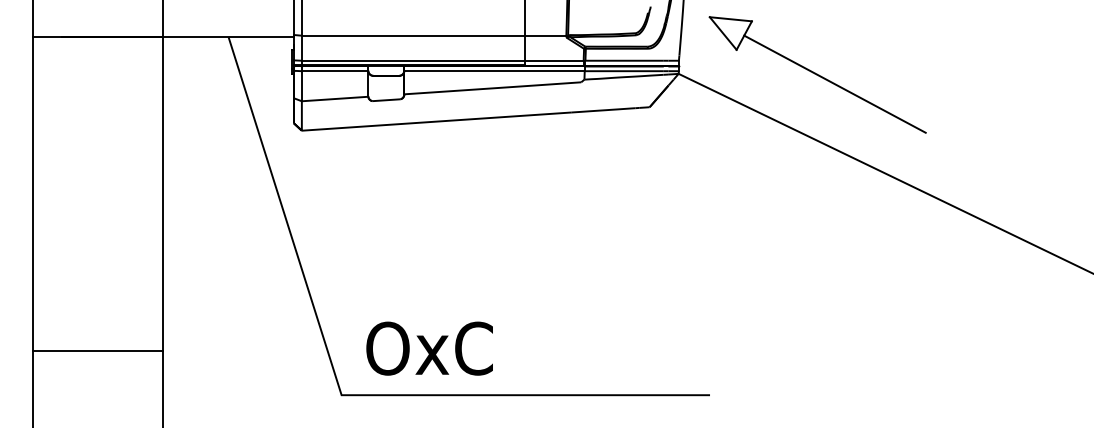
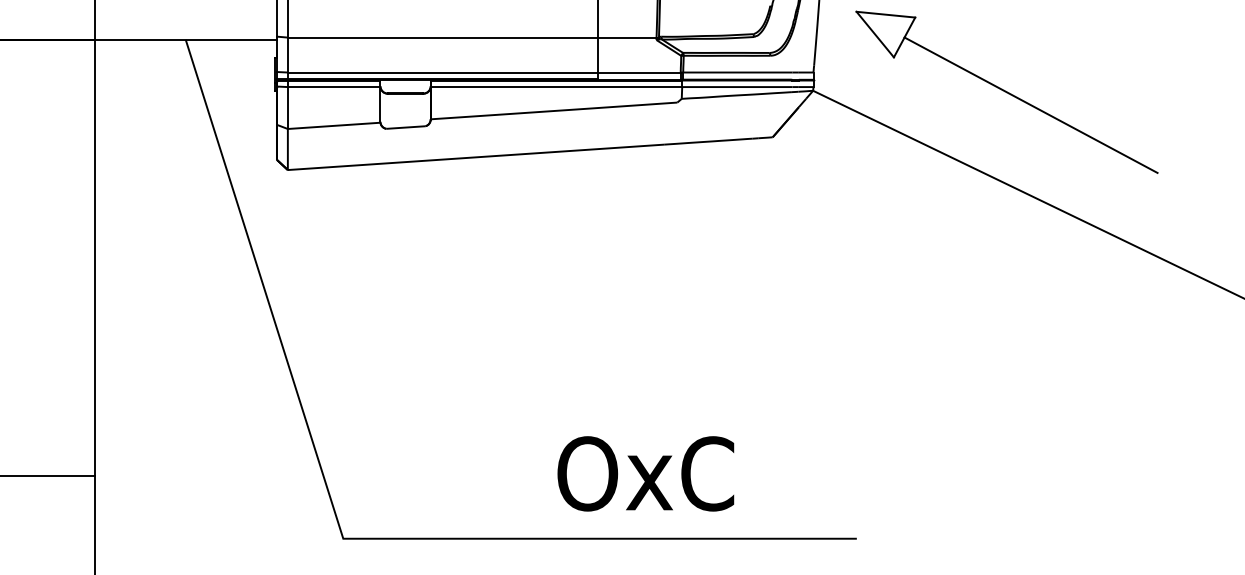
text: (429, 348) -> (645, 473), moved

